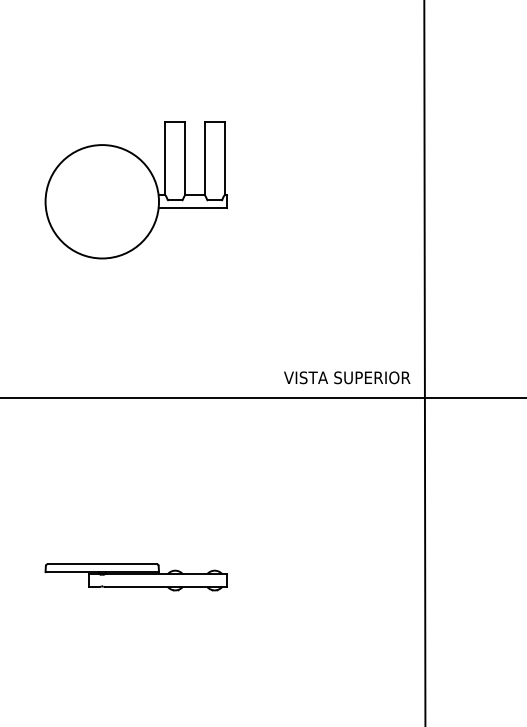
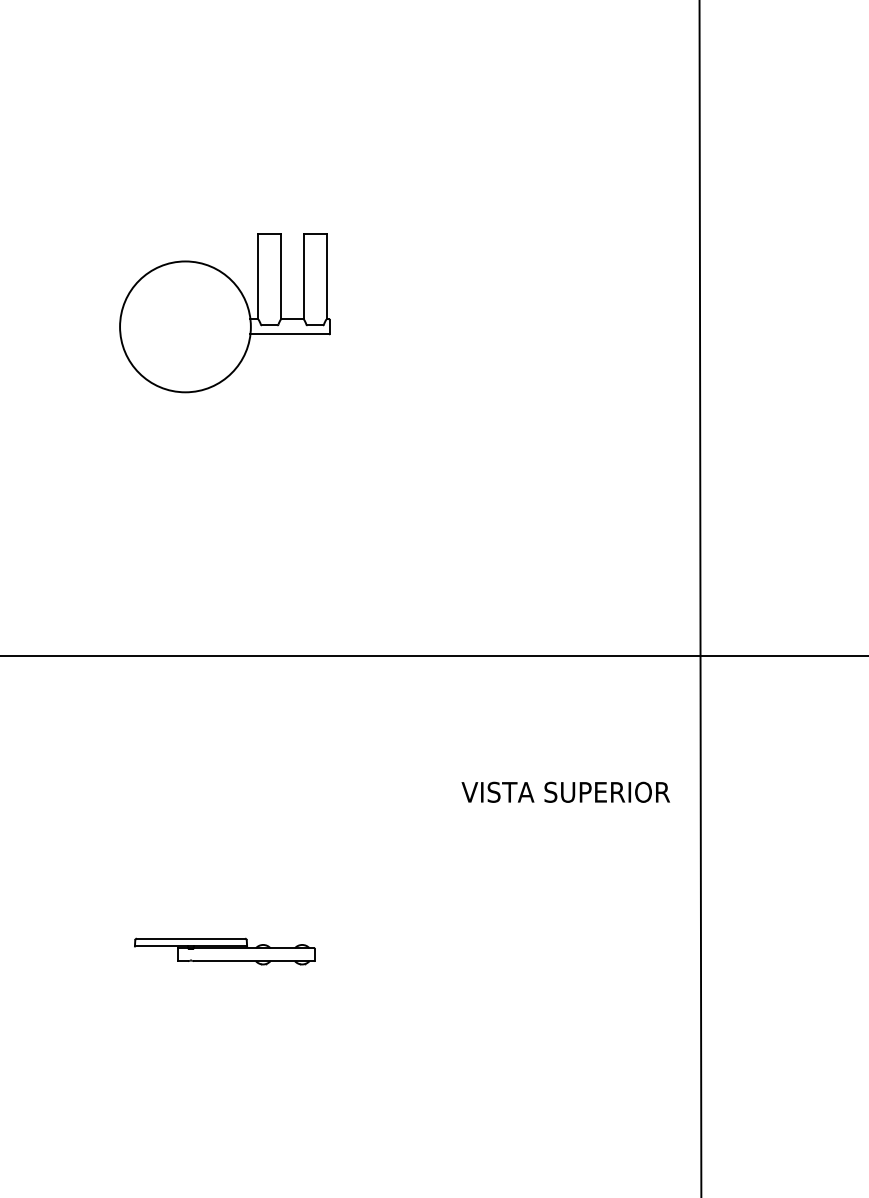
part: (135, 190) -> (223, 313), size x0.7
text: (347, 377) -> (566, 791), moved
part: (135, 577) -> (223, 951), size x0.6

